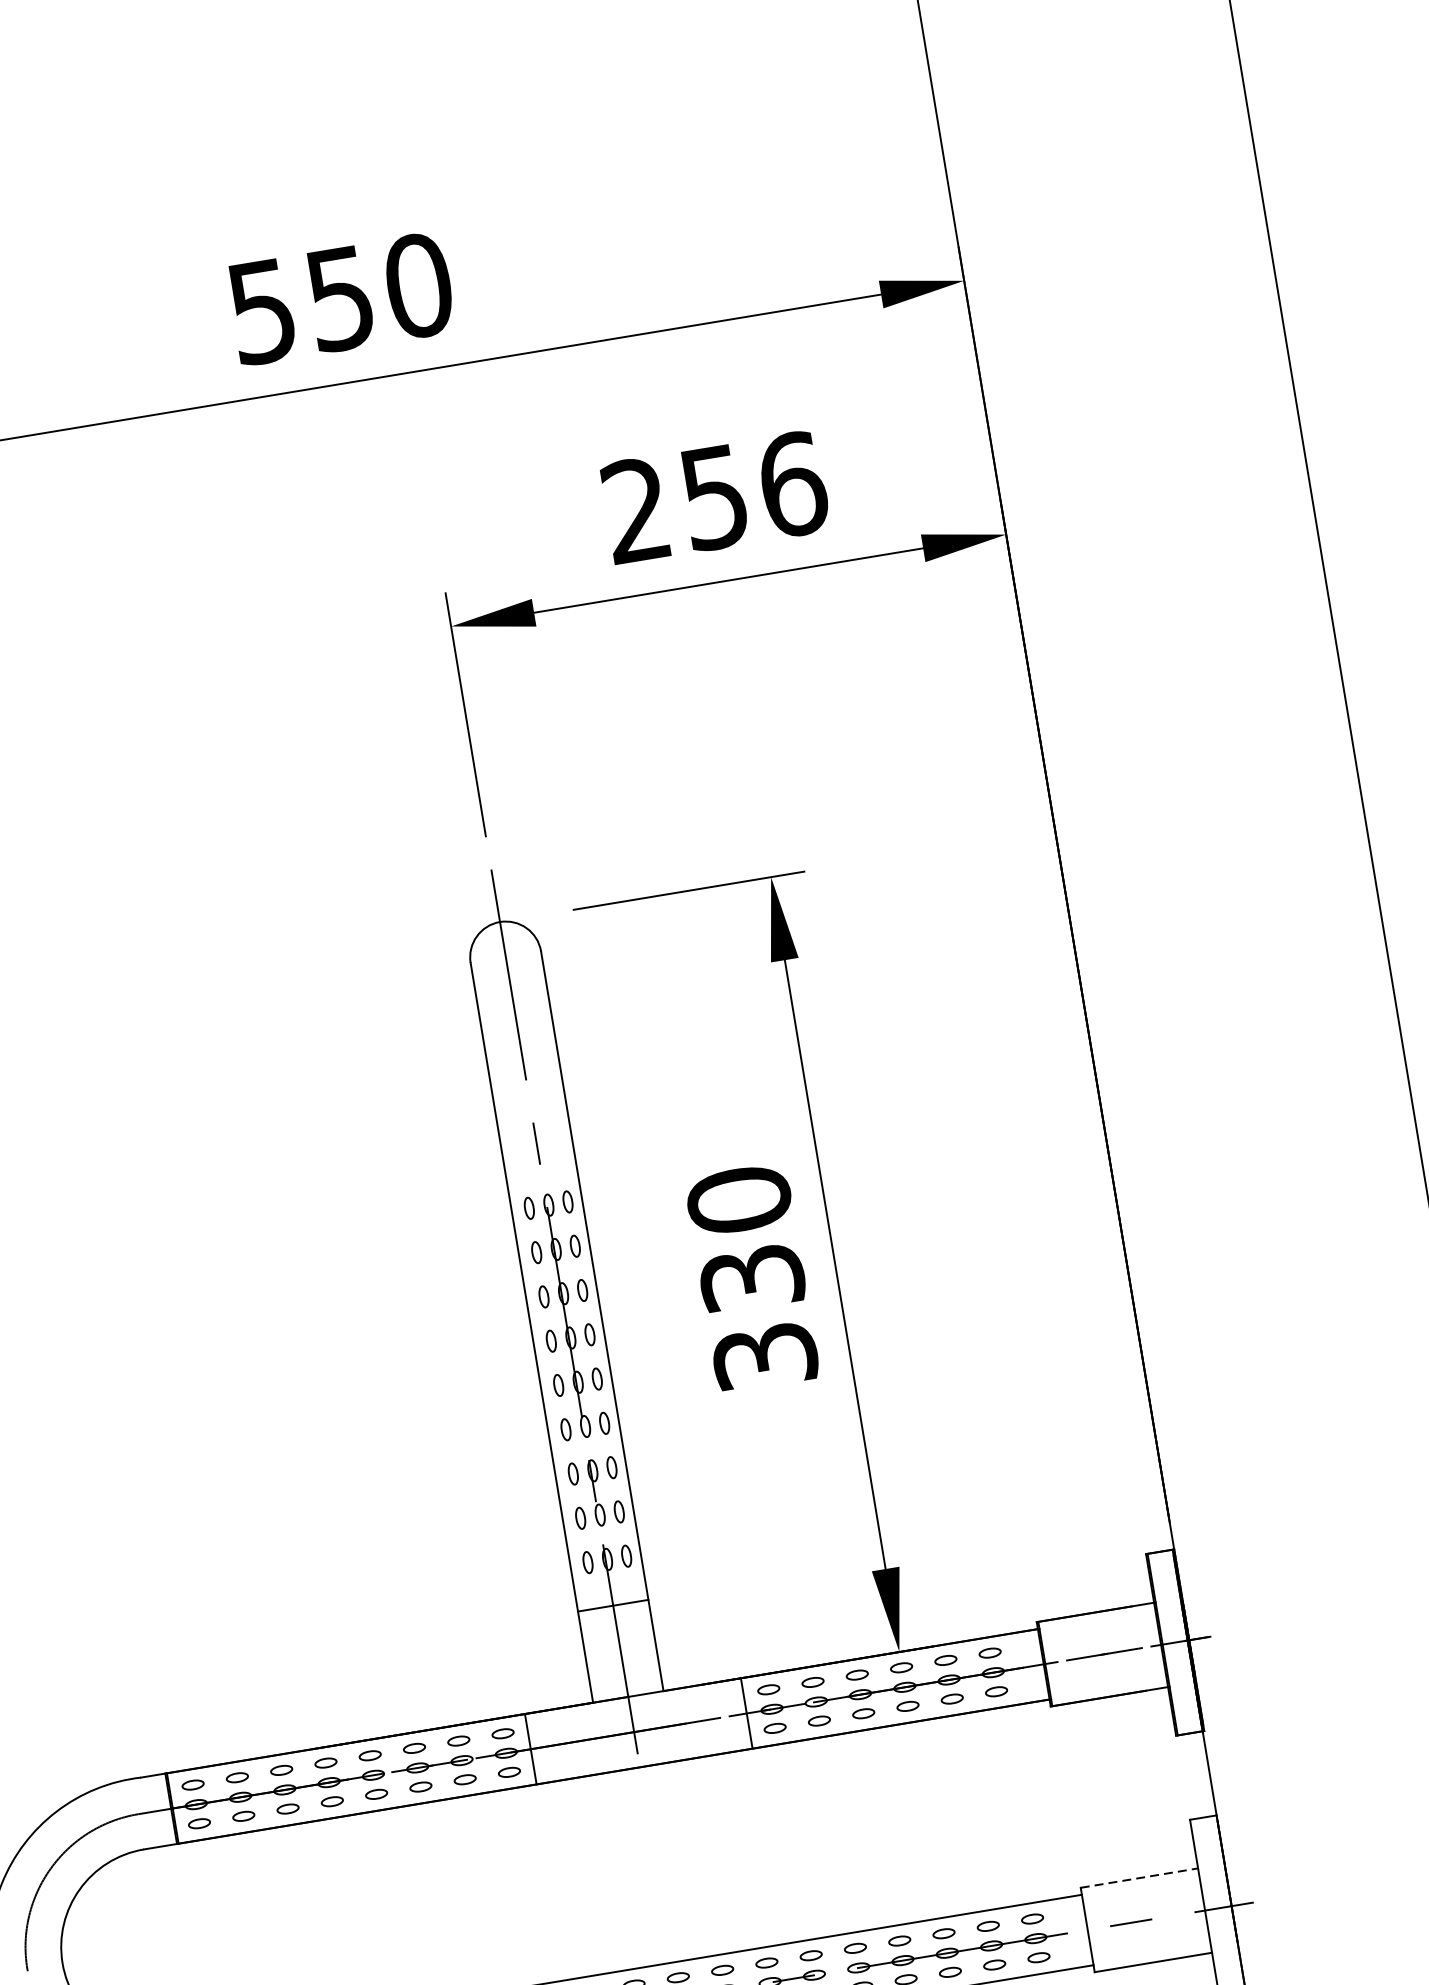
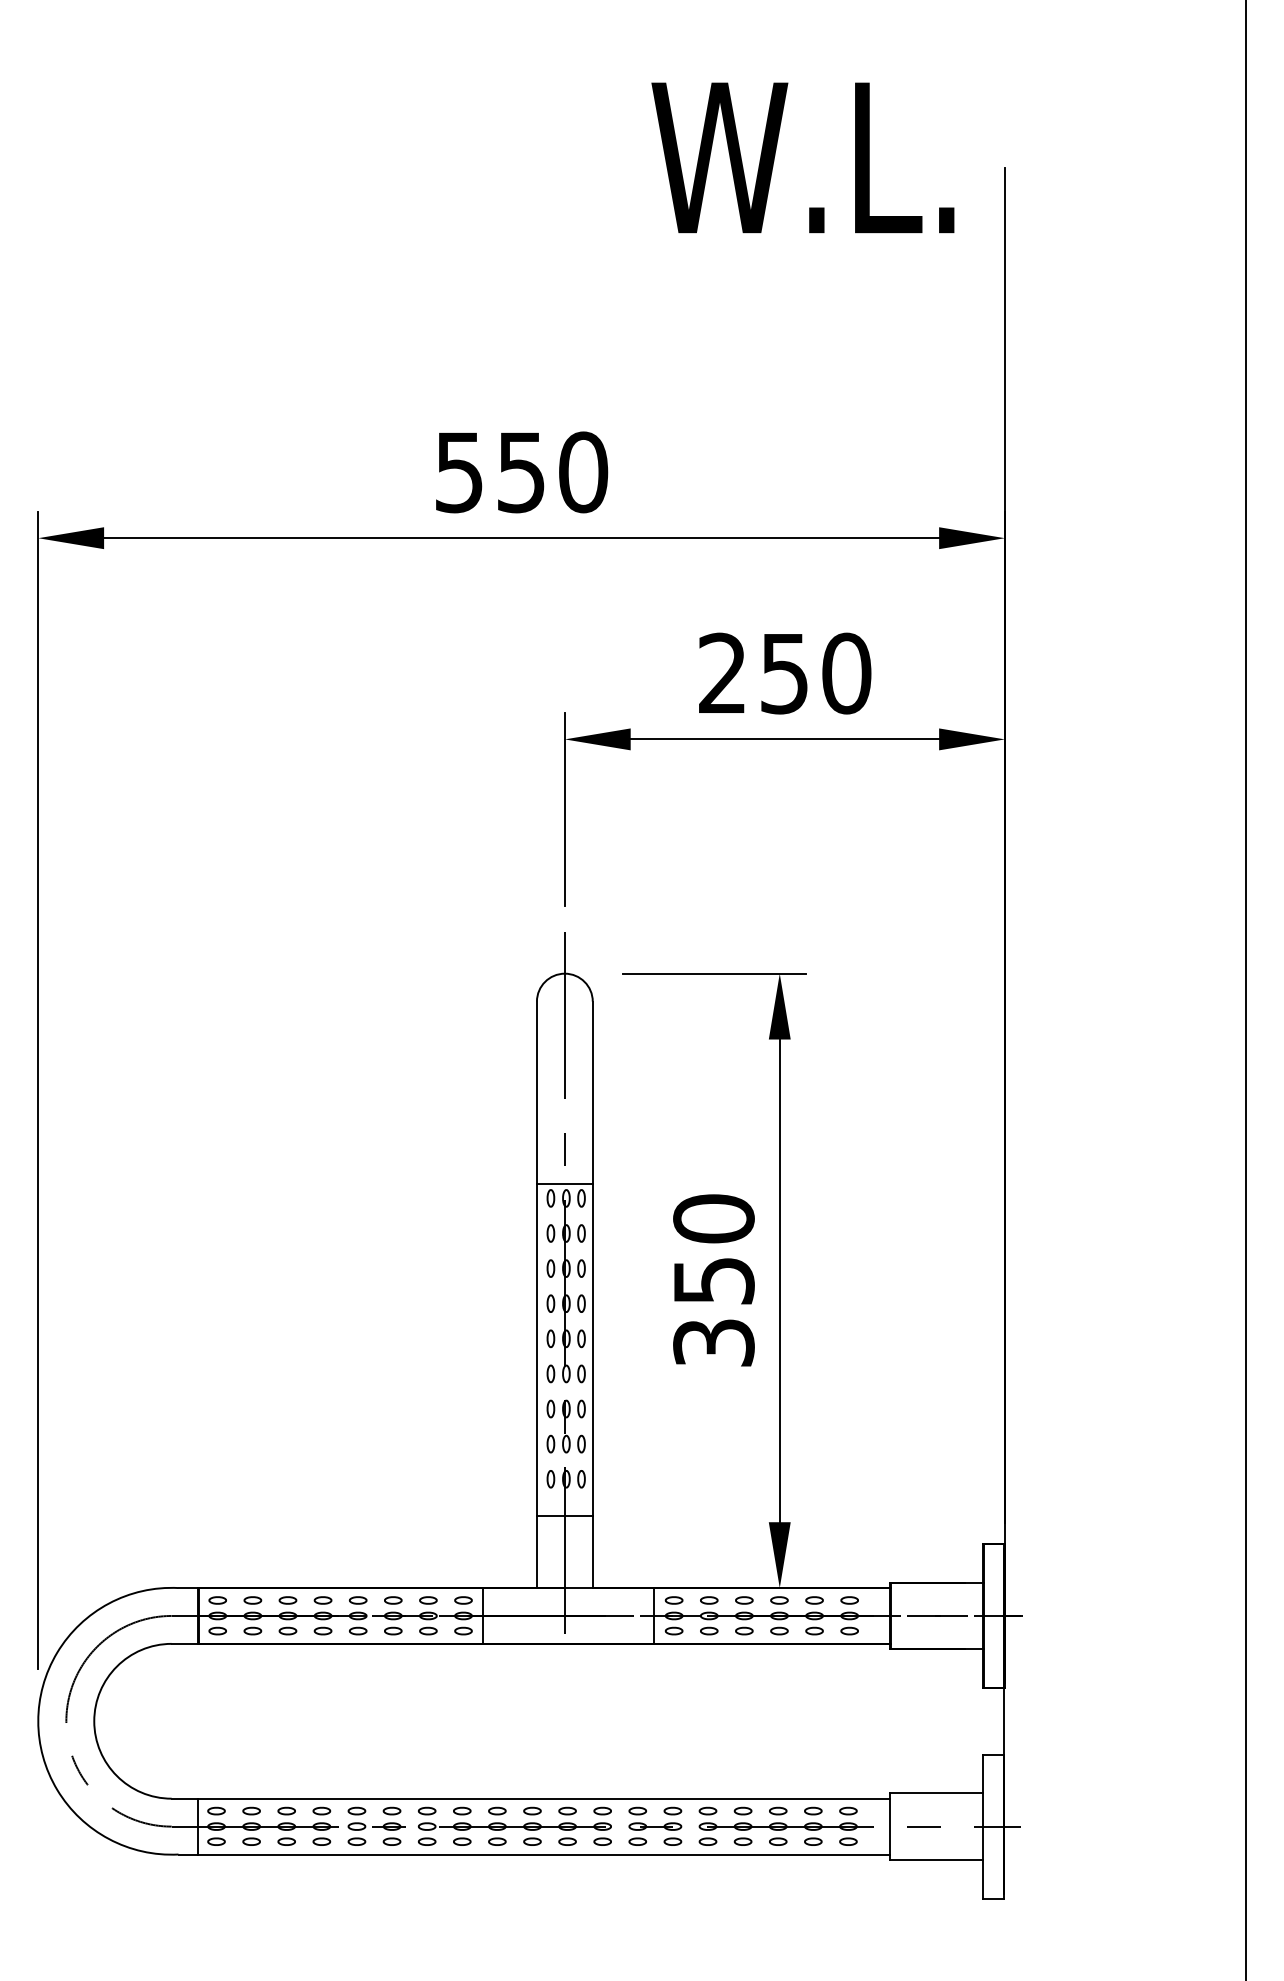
text: (792, 484) -> (846, 673), 256 -> 250
line: (543, 1187) -> (564, 1184), added
text: (751, 1277) -> (713, 1280), 330 -> 350
line: (1139, 1878) -> (936, 1793), dashed -> solid

